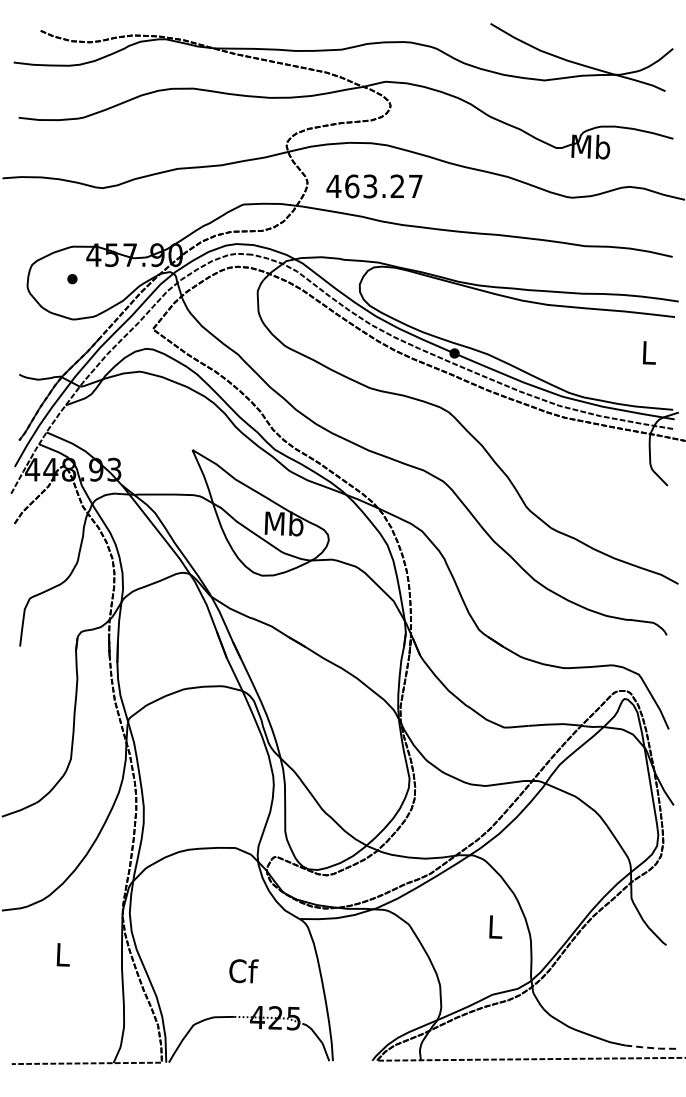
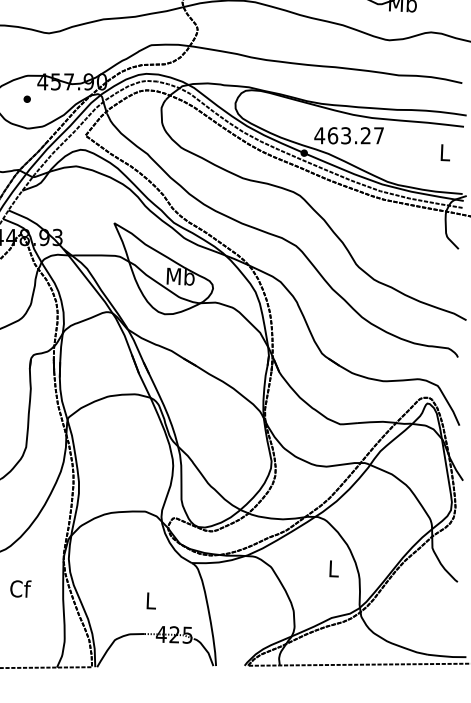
text: (374, 186) -> (349, 135), moved
text: (63, 954) -> (20, 588), L -> Cf
text: (243, 971) -> (151, 601), Cf -> L
line: (651, 1048) -> (446, 656), dashed -> solid

